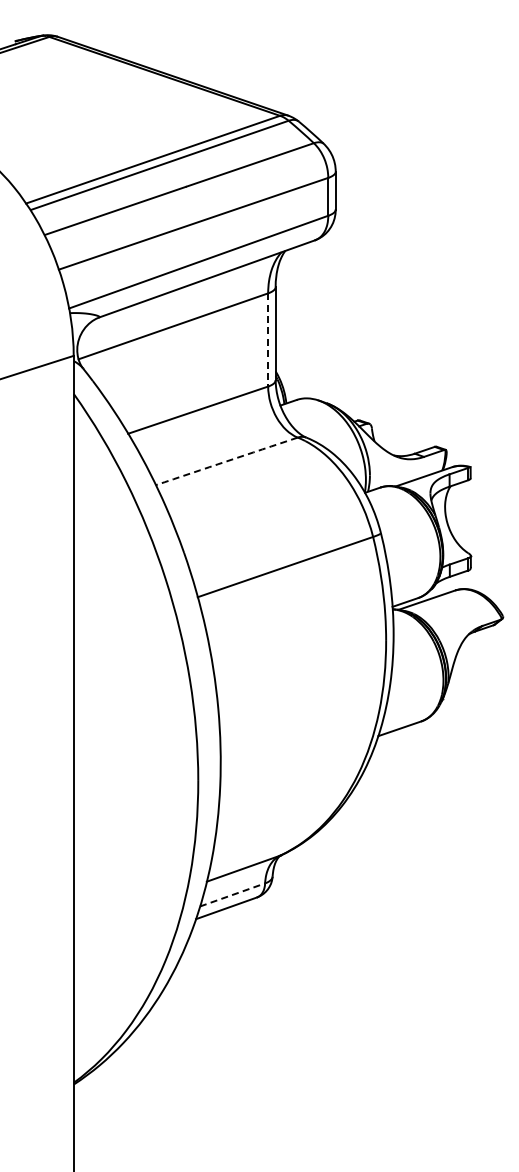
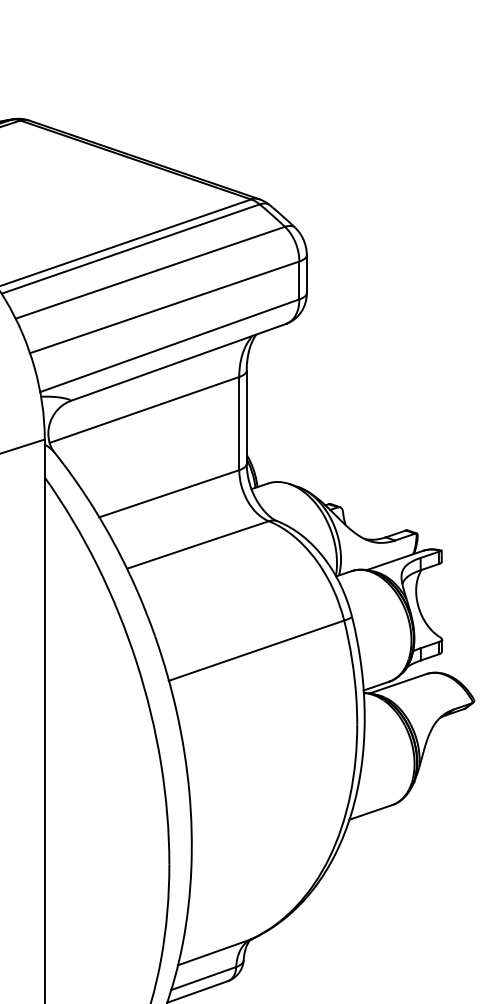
line: (268, 339) -> (239, 423), dashed -> solid
arc: (226, 461) -> (197, 545), dashed -> solid
line: (232, 894) -> (203, 978), dashed -> solid

